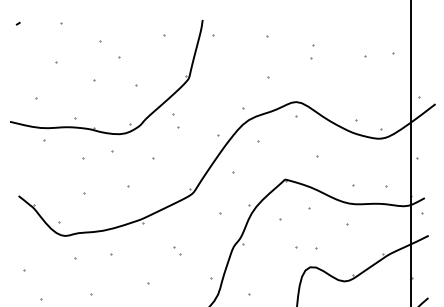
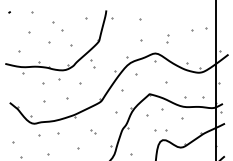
part: (311, 50) -> (167, 38), moved

